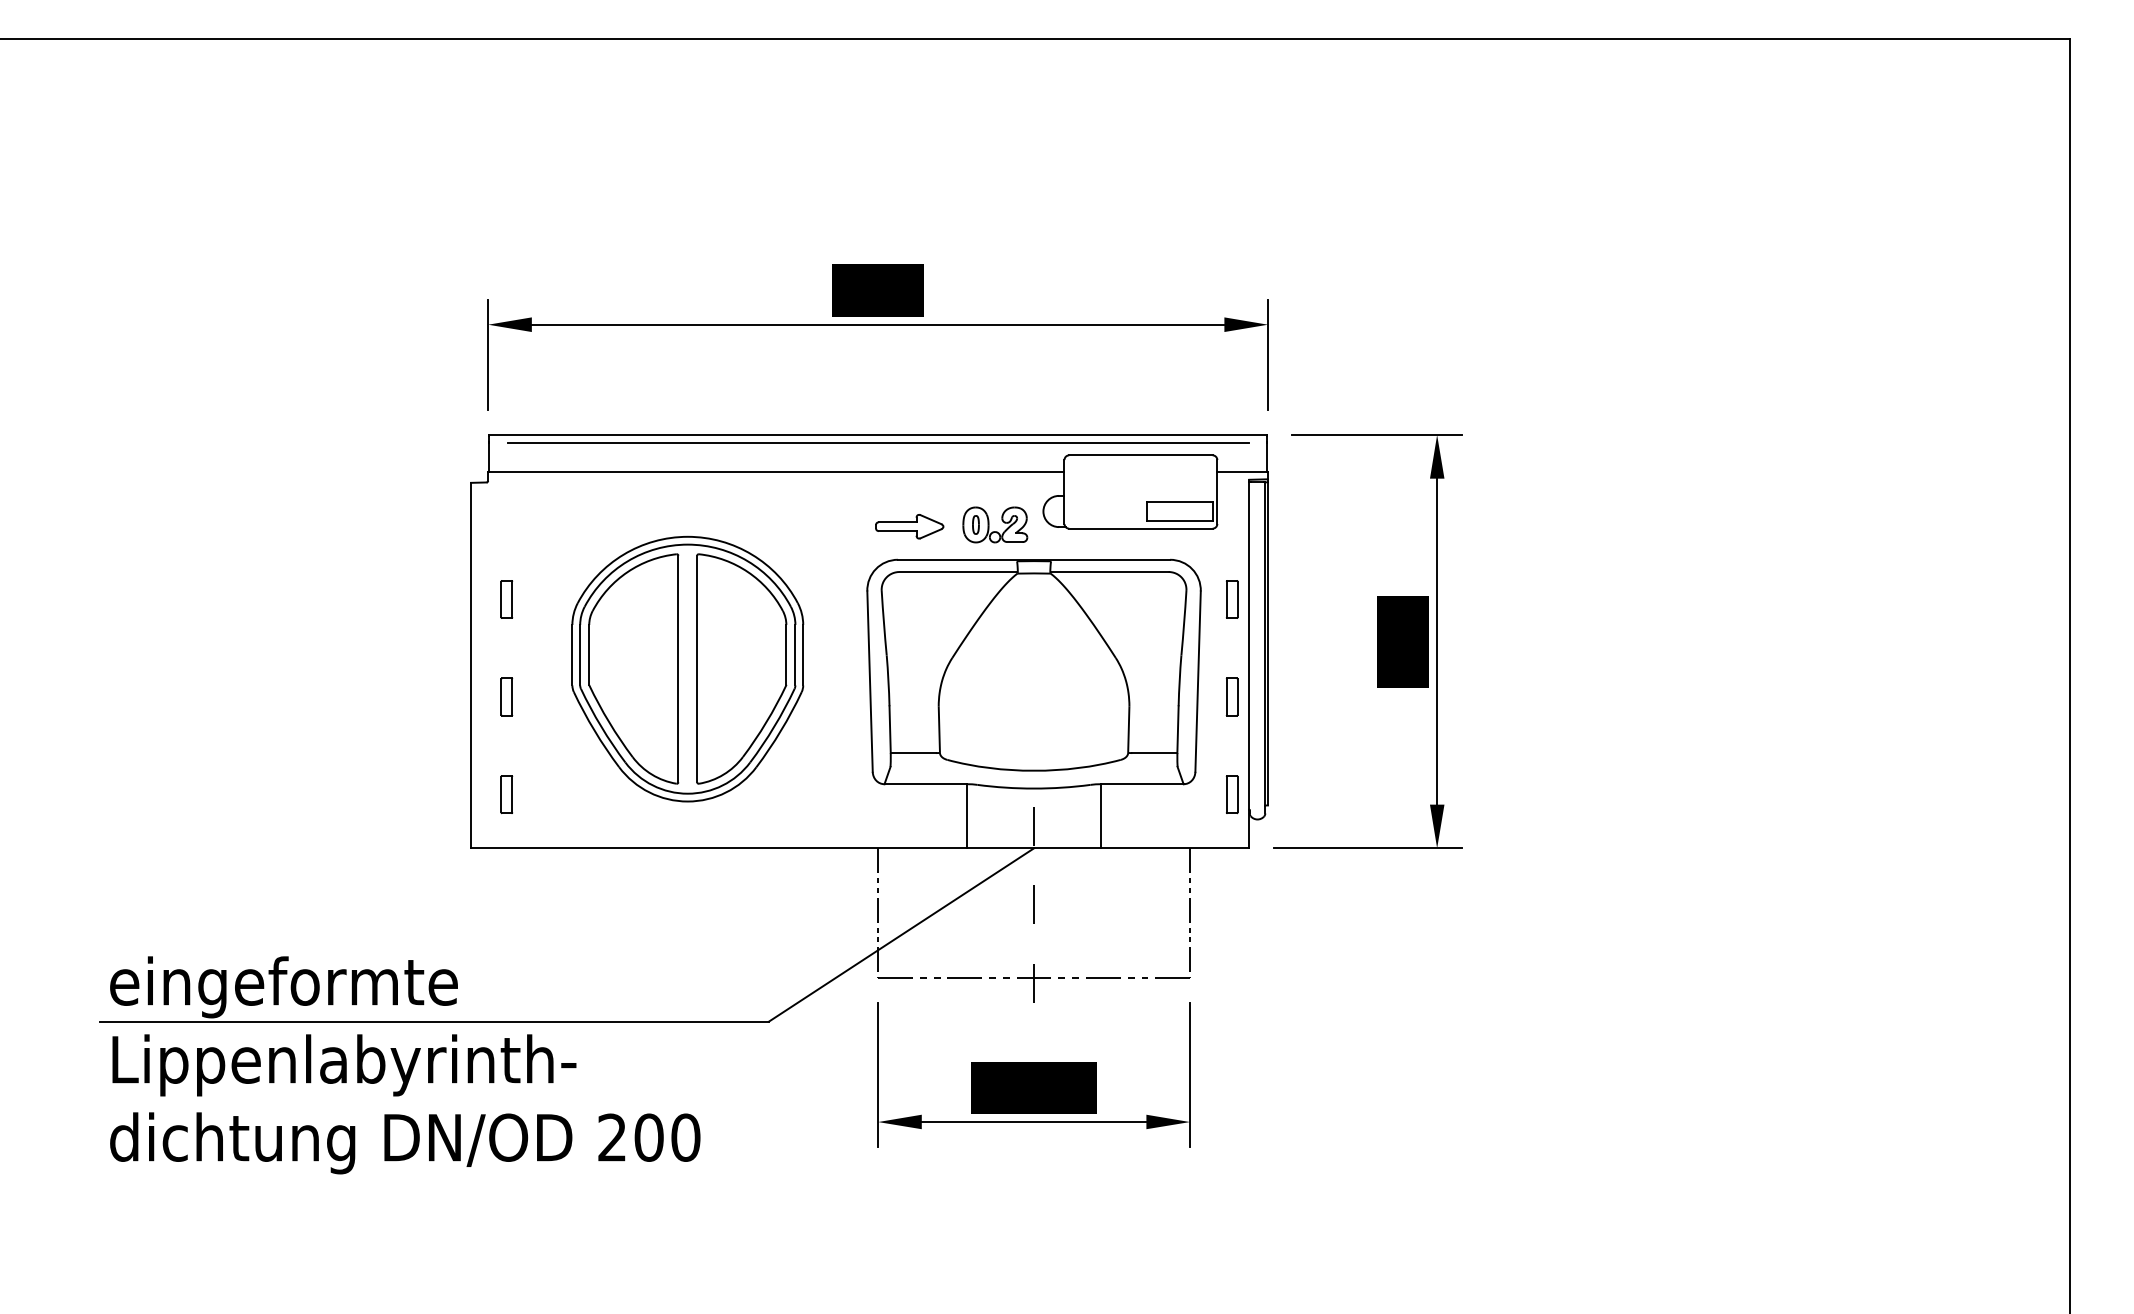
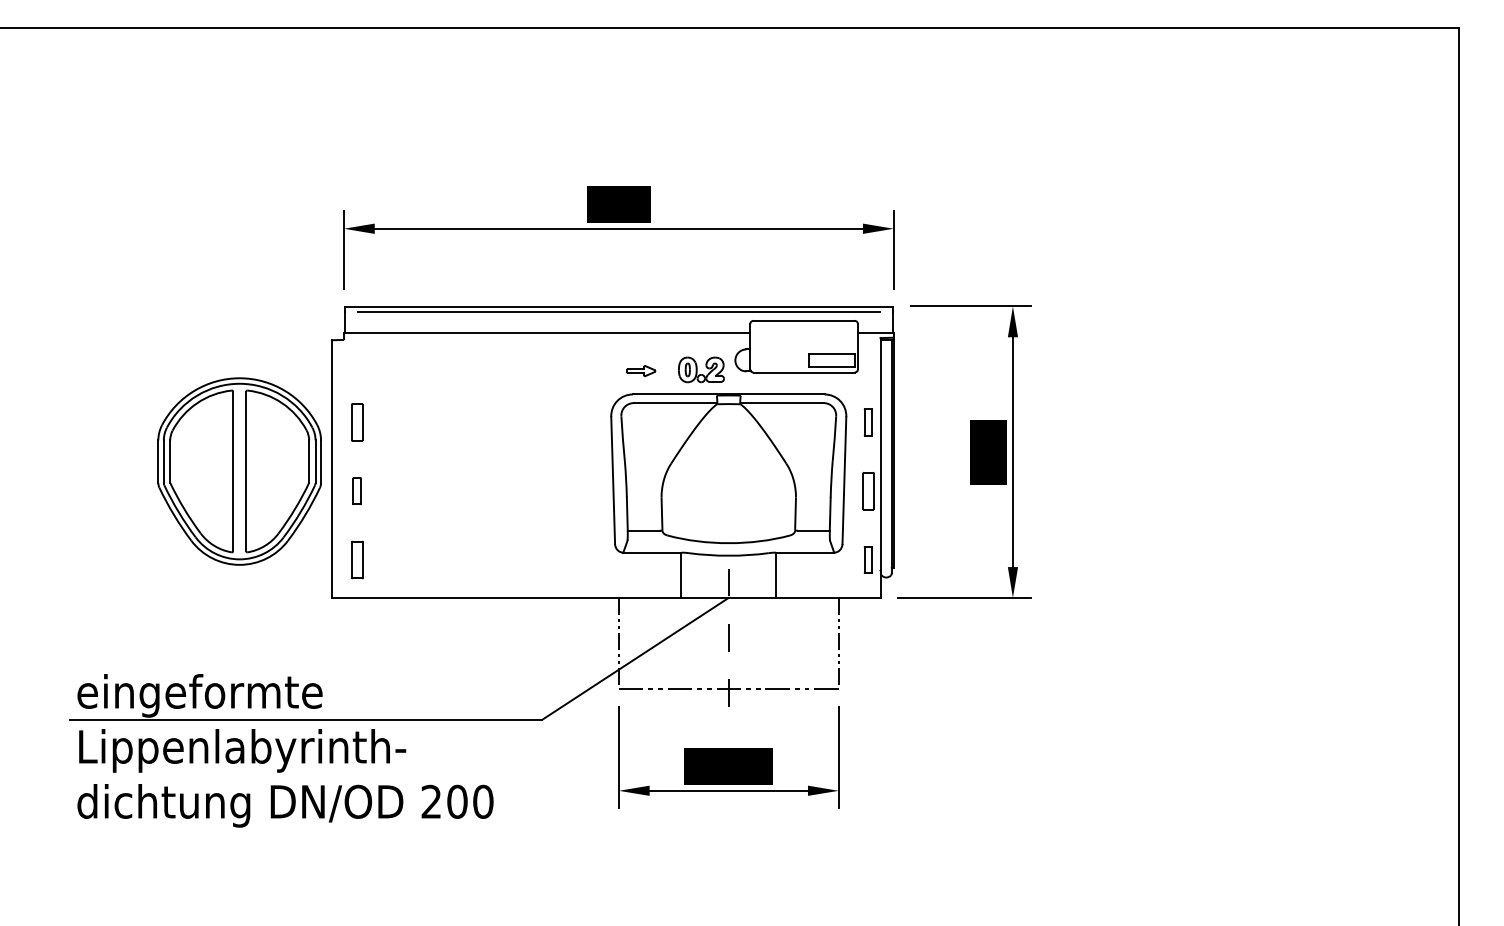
part: (908, 525) -> (640, 370), size x0.6
part: (505, 599) -> (356, 422), size x1.4
part: (687, 669) -> (239, 471), moved
part: (1230, 697) -> (867, 491), size x1.4
part: (505, 793) -> (356, 559), size x1.4

